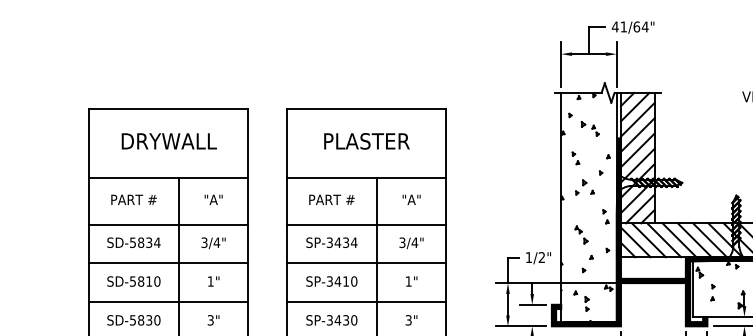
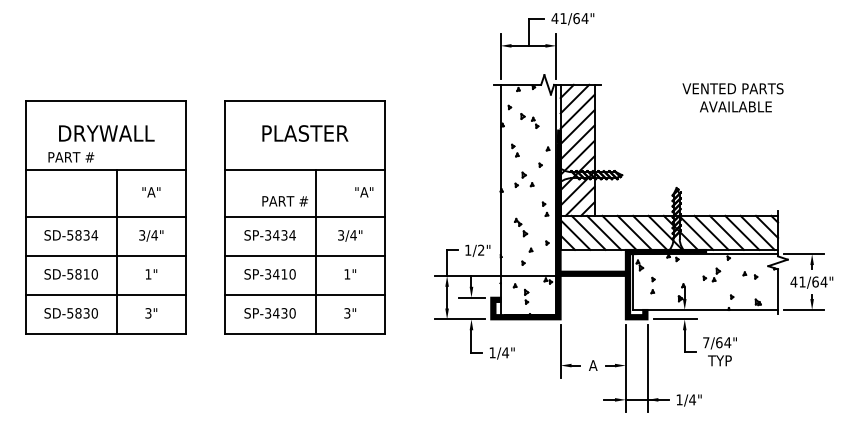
text: (134, 200) -> (71, 157), moved
text: (332, 200) -> (285, 201), moved
text: (411, 200) -> (364, 192), moved

